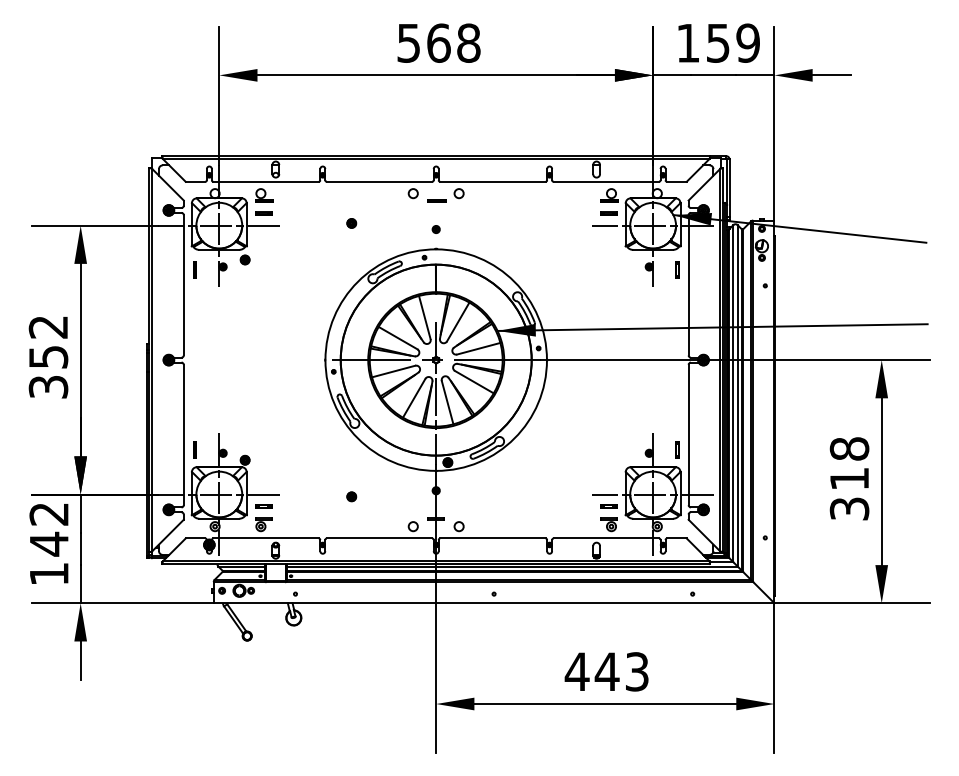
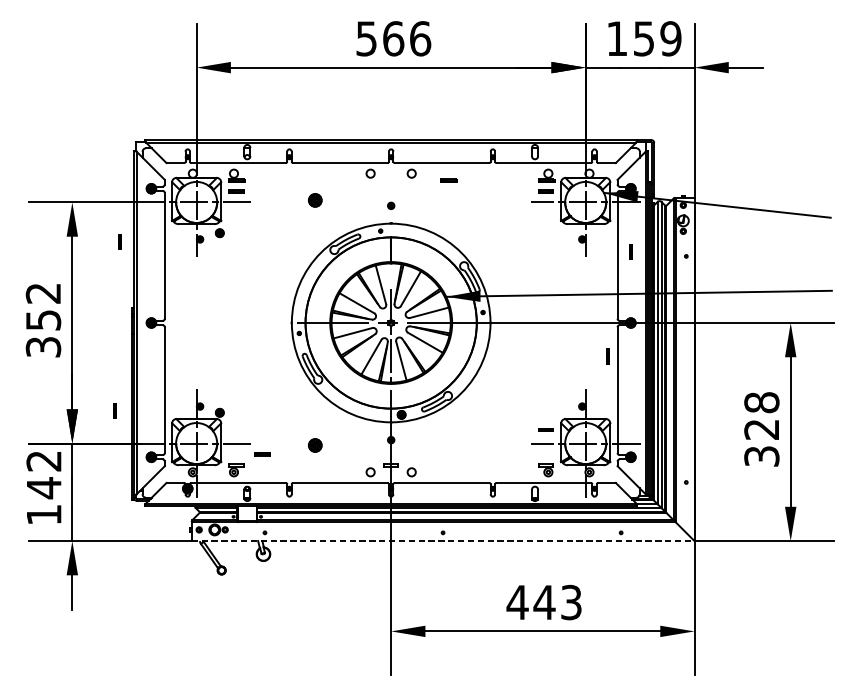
text: (468, 42) -> (420, 38), 568 -> 566
line: (436, 200) -> (448, 179), moved
part: (351, 223) -> (315, 200), size x1.6
line: (194, 269) -> (119, 241), moved
part: (677, 269) -> (630, 251), moved
line: (194, 449) -> (114, 410), moved
part: (677, 449) -> (607, 355), moved
text: (848, 479) -> (760, 430), 318 -> 328
part: (351, 496) -> (315, 445), size x1.6
part: (263, 506) -> (262, 454), moved
part: (608, 506) -> (545, 430), moved
line: (494, 603) -> (443, 541), solid -> dashed

